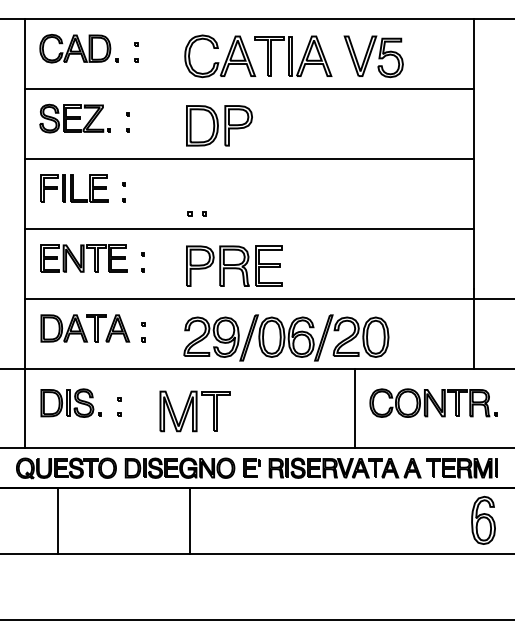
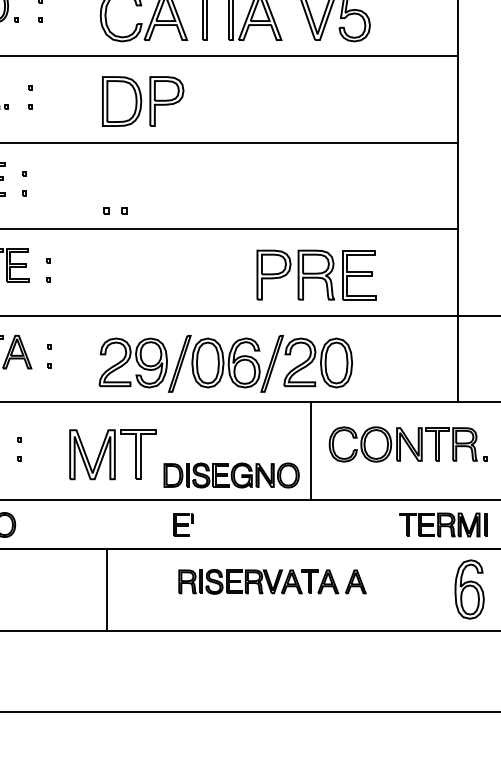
part: (234, 265) -> (316, 274), moved
part: (179, 467) -> (230, 474), moved
part: (344, 467) -> (271, 580), moved

